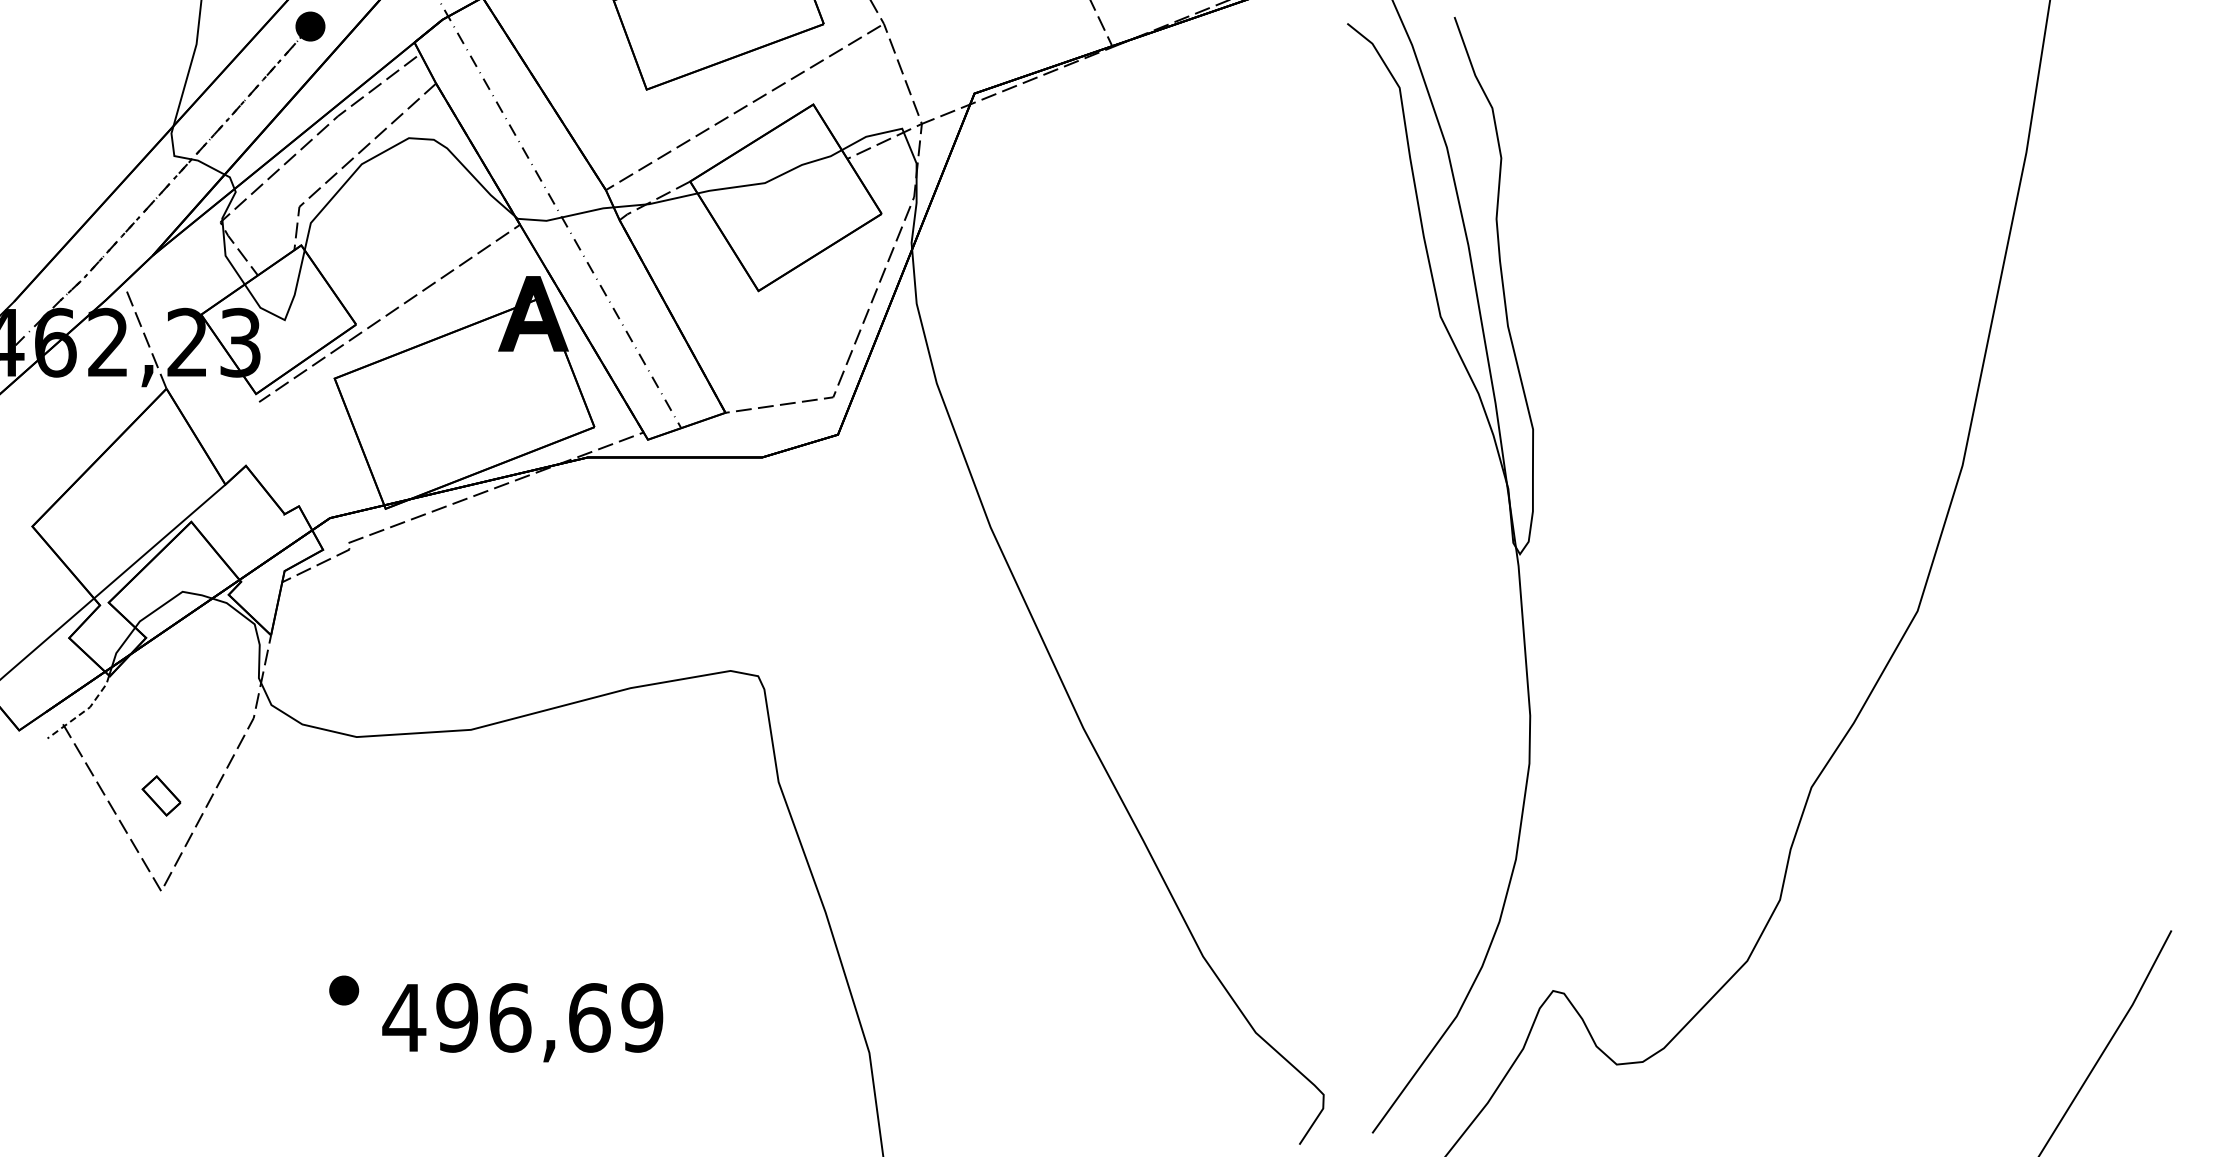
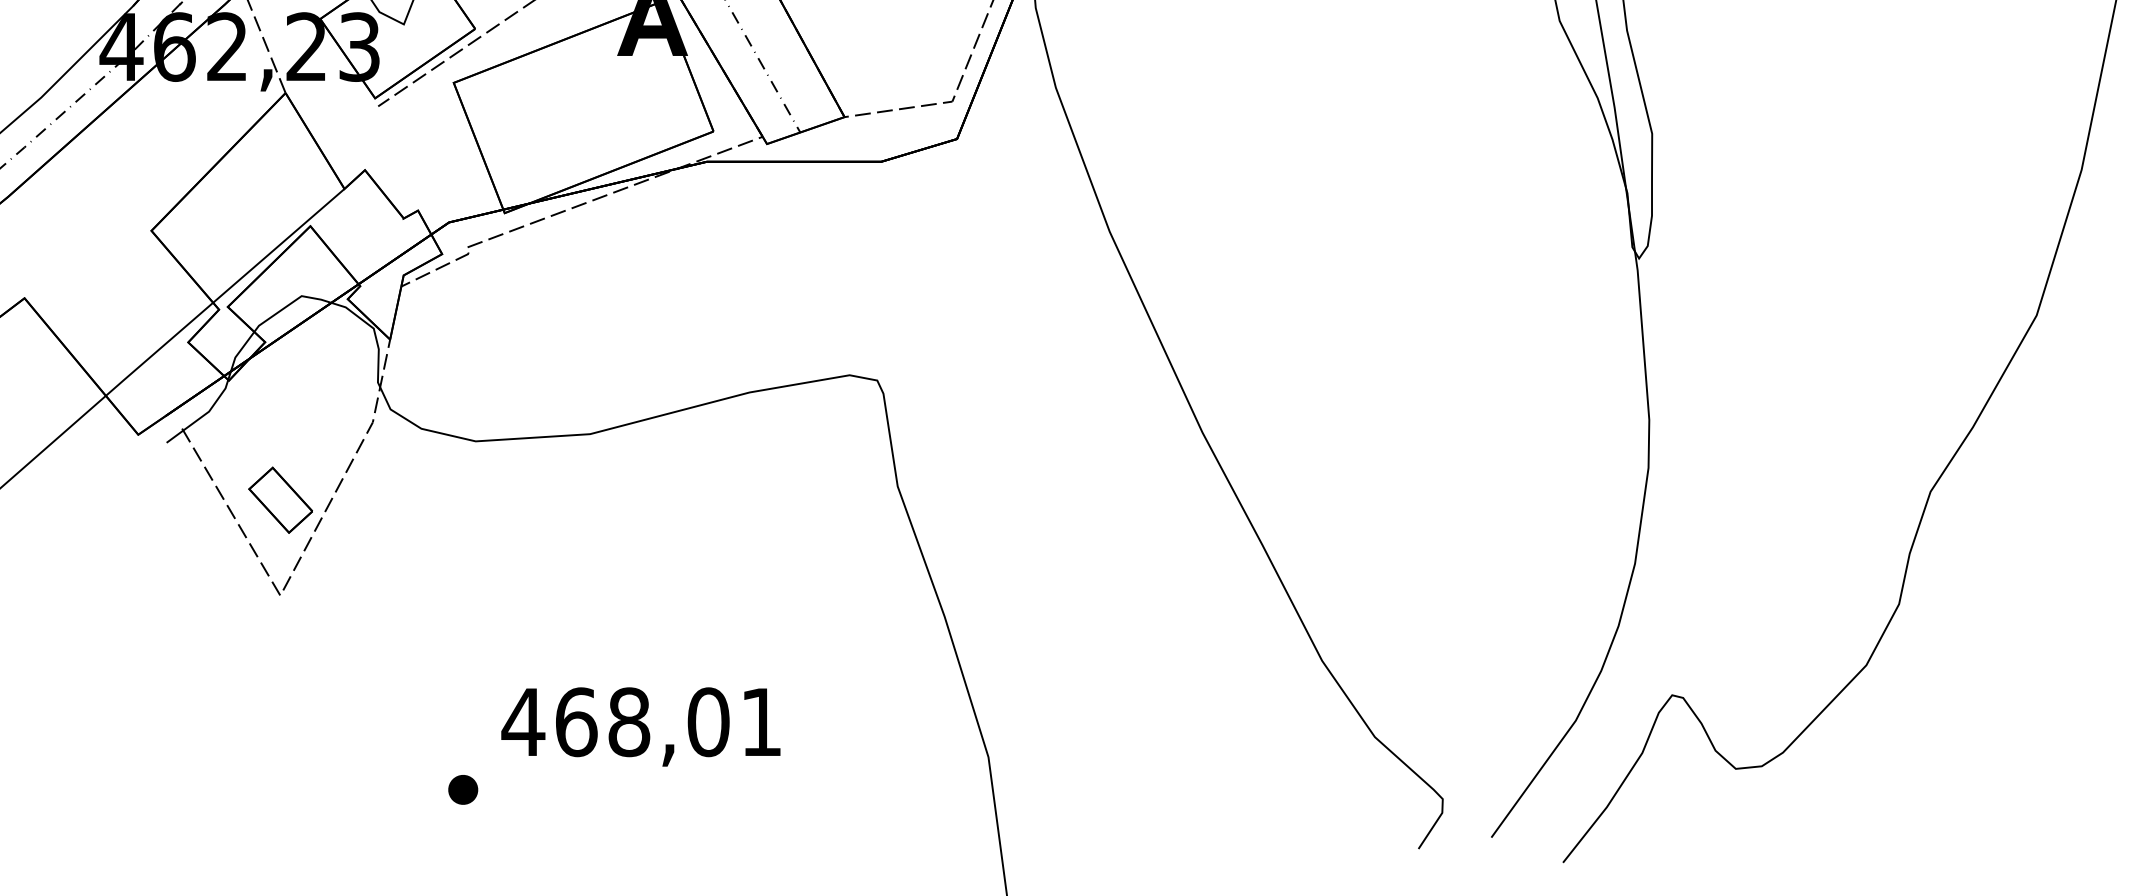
line: (84, 711) -> (203, 415), dashed -> solid
part: (161, 795) -> (280, 499), size x1.67
part: (344, 990) -> (463, 789), moved
text: (549, 1017) -> (668, 721), 496,69 -> 468,01

